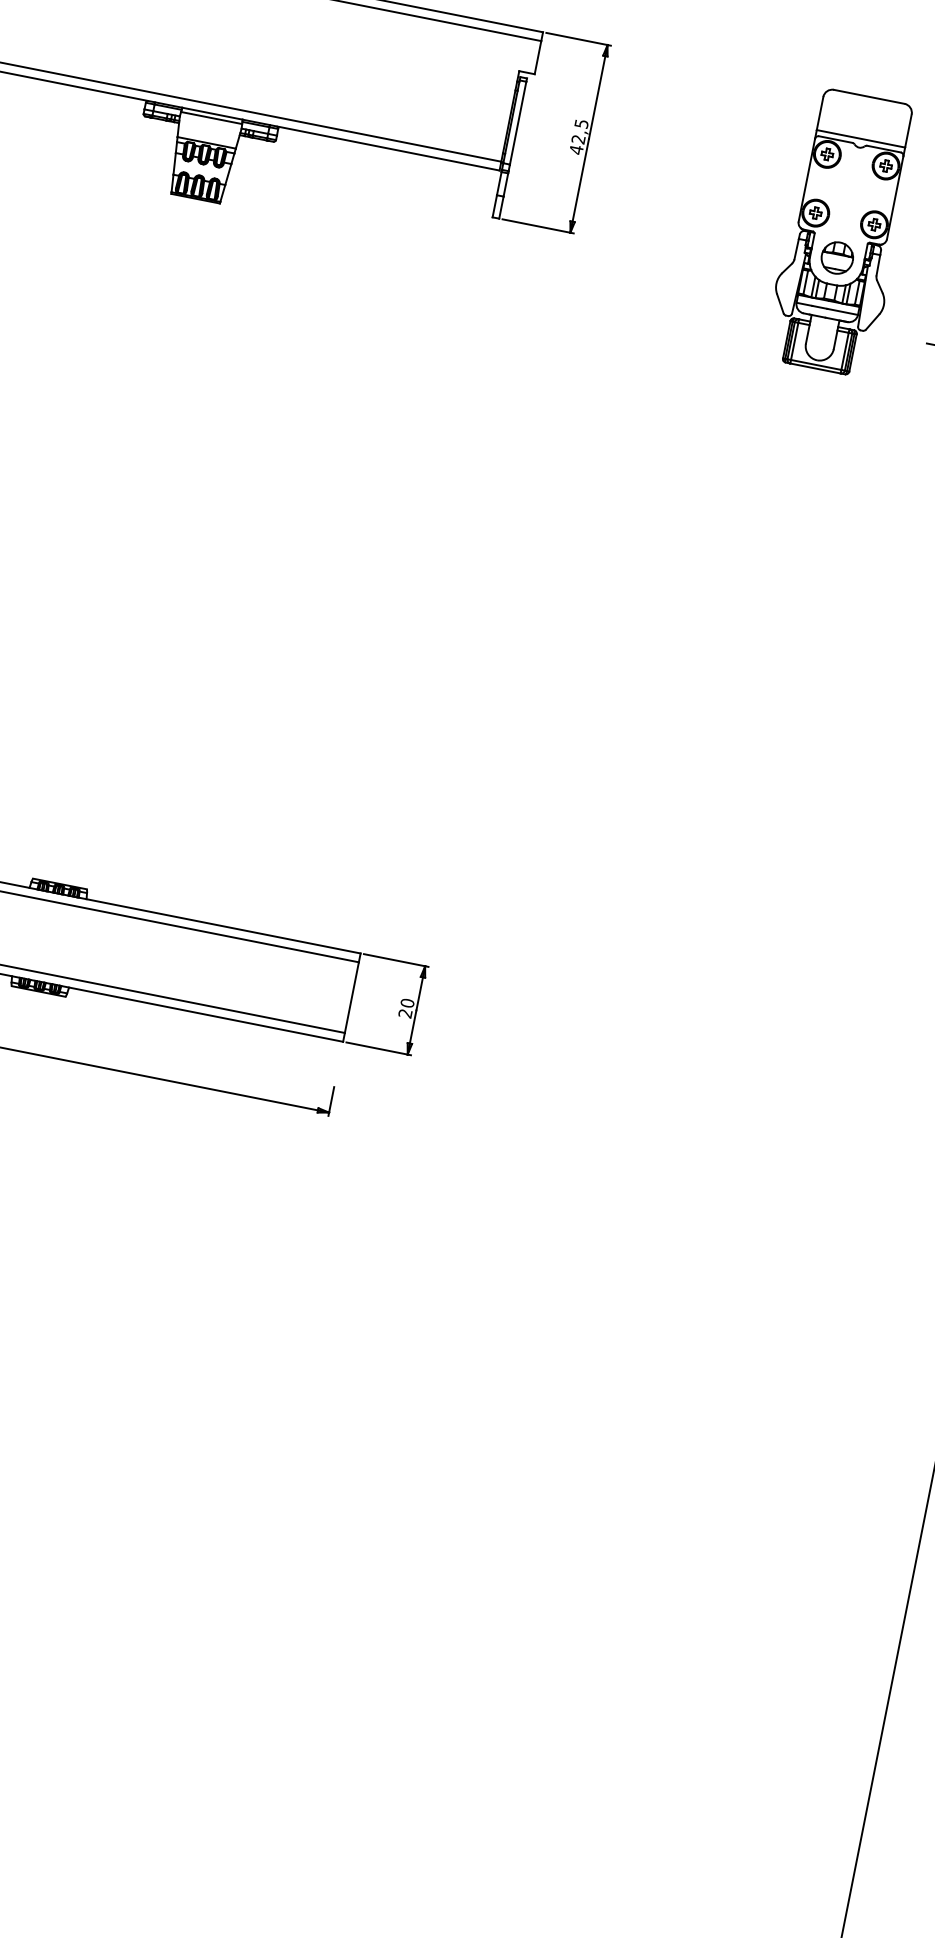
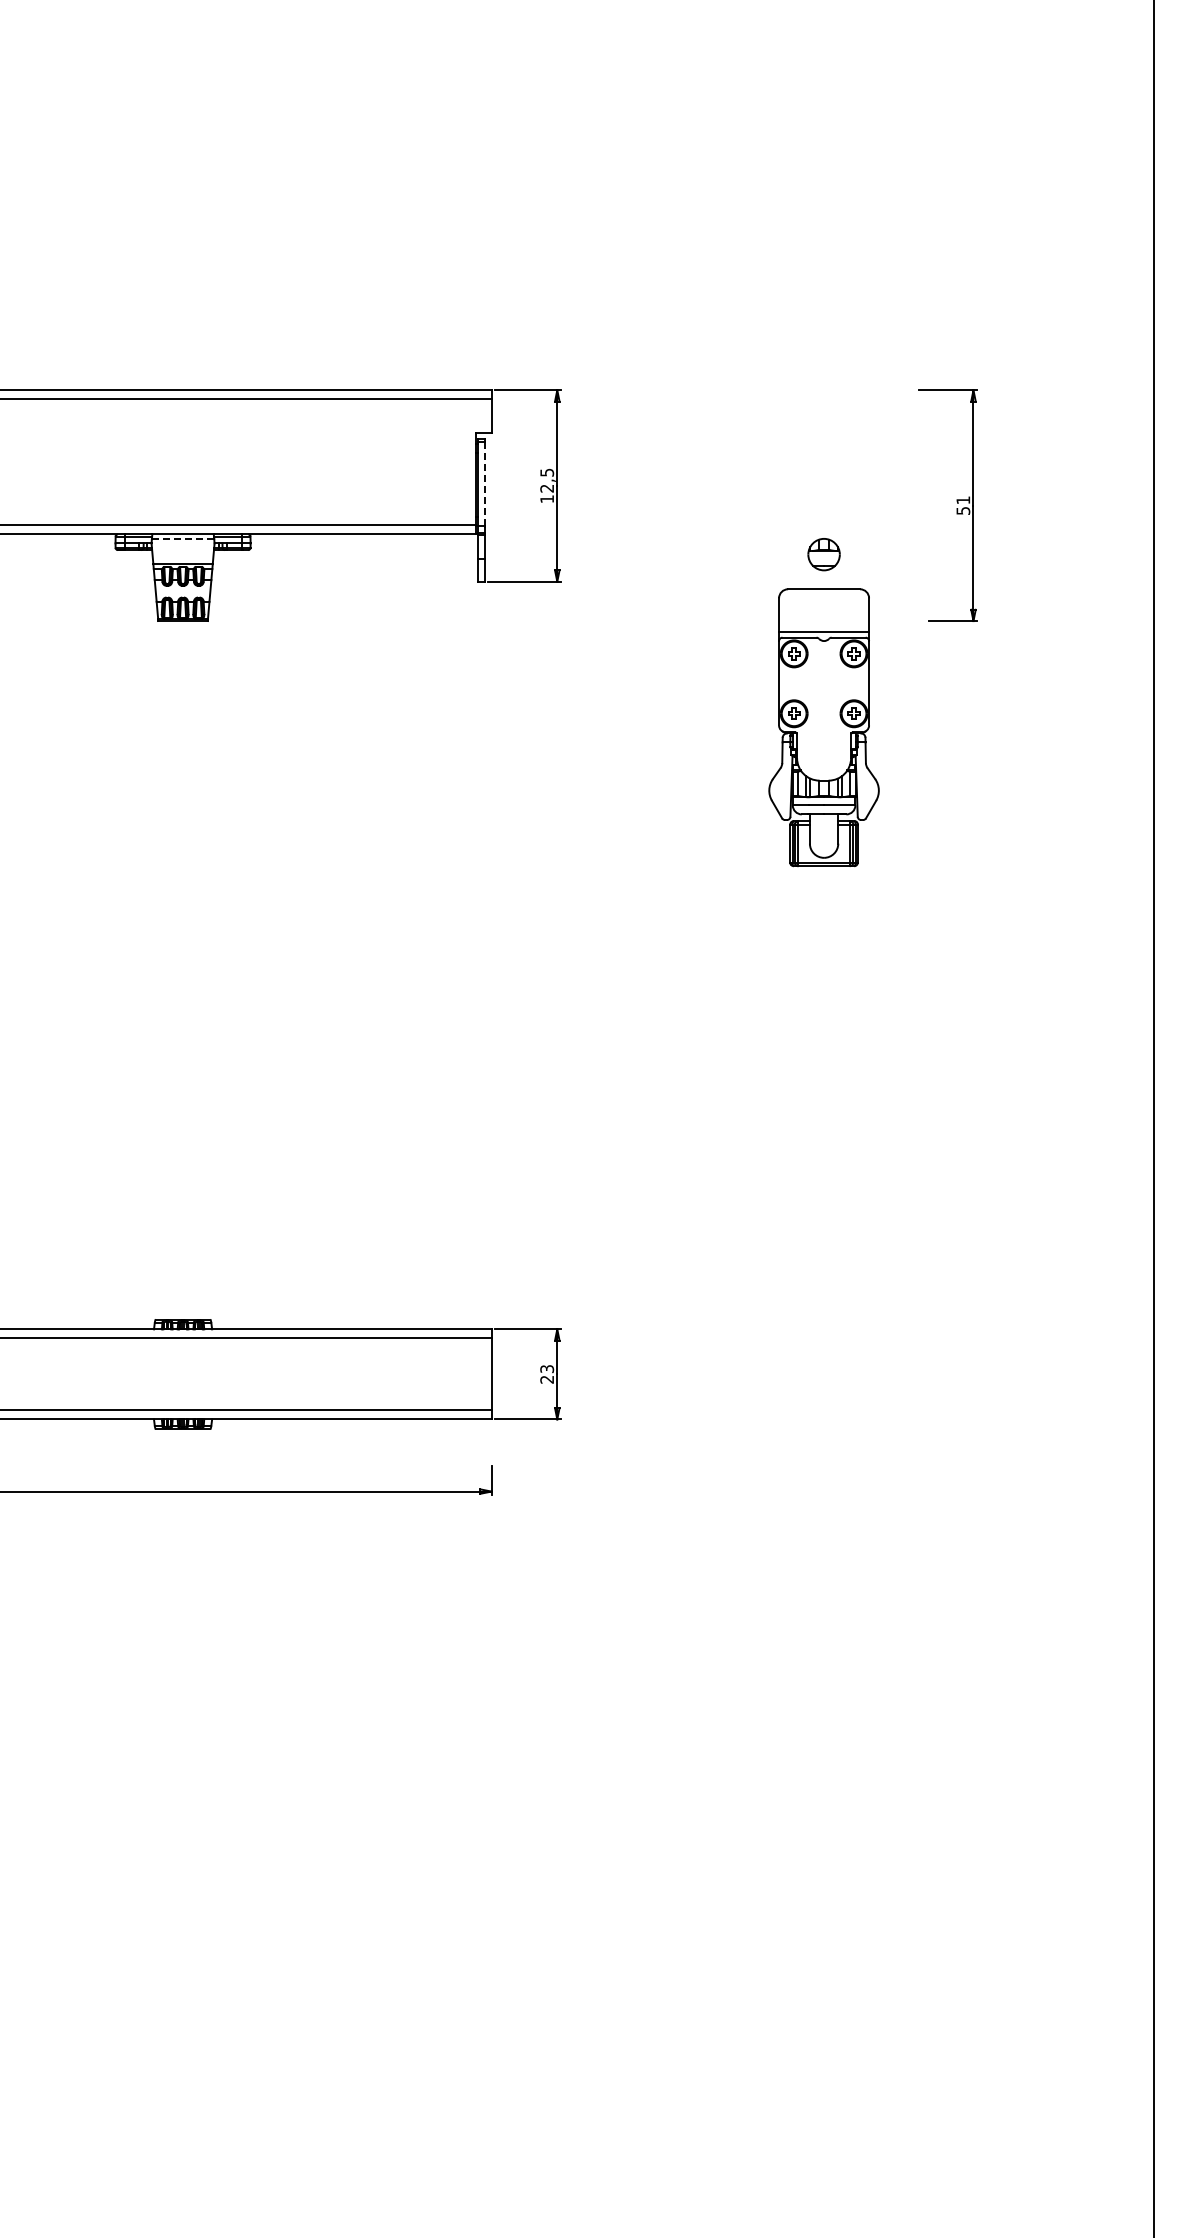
line: (212, 117) -> (183, 538), solid -> dashed
line: (517, 123) -> (484, 484), solid -> dashed
text: (575, 149) -> (546, 498), 42,5 -> 12,5
part: (841, 232) -> (823, 727), moved
text: (407, 1003) -> (547, 1369), 20 -> 23

